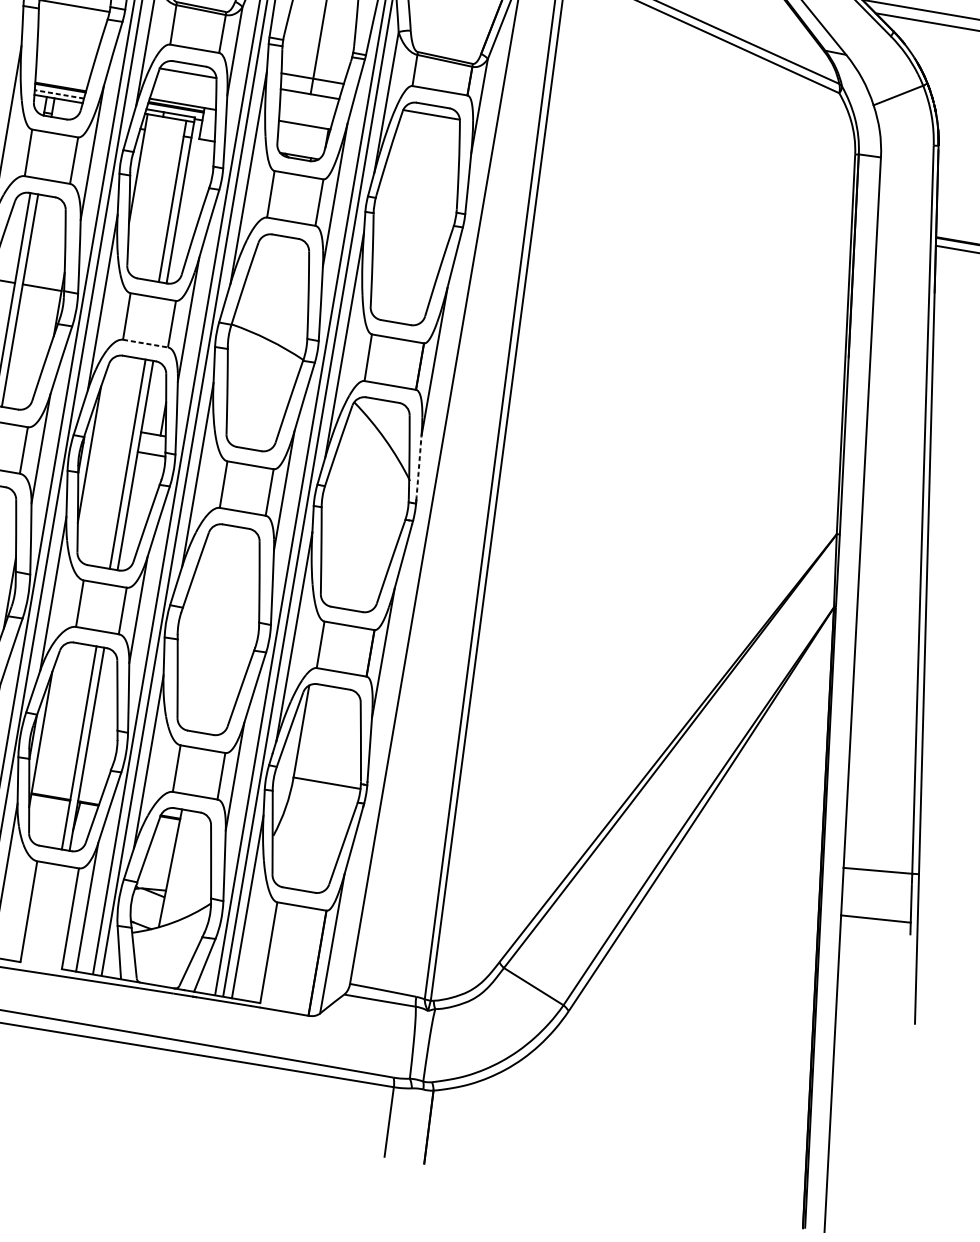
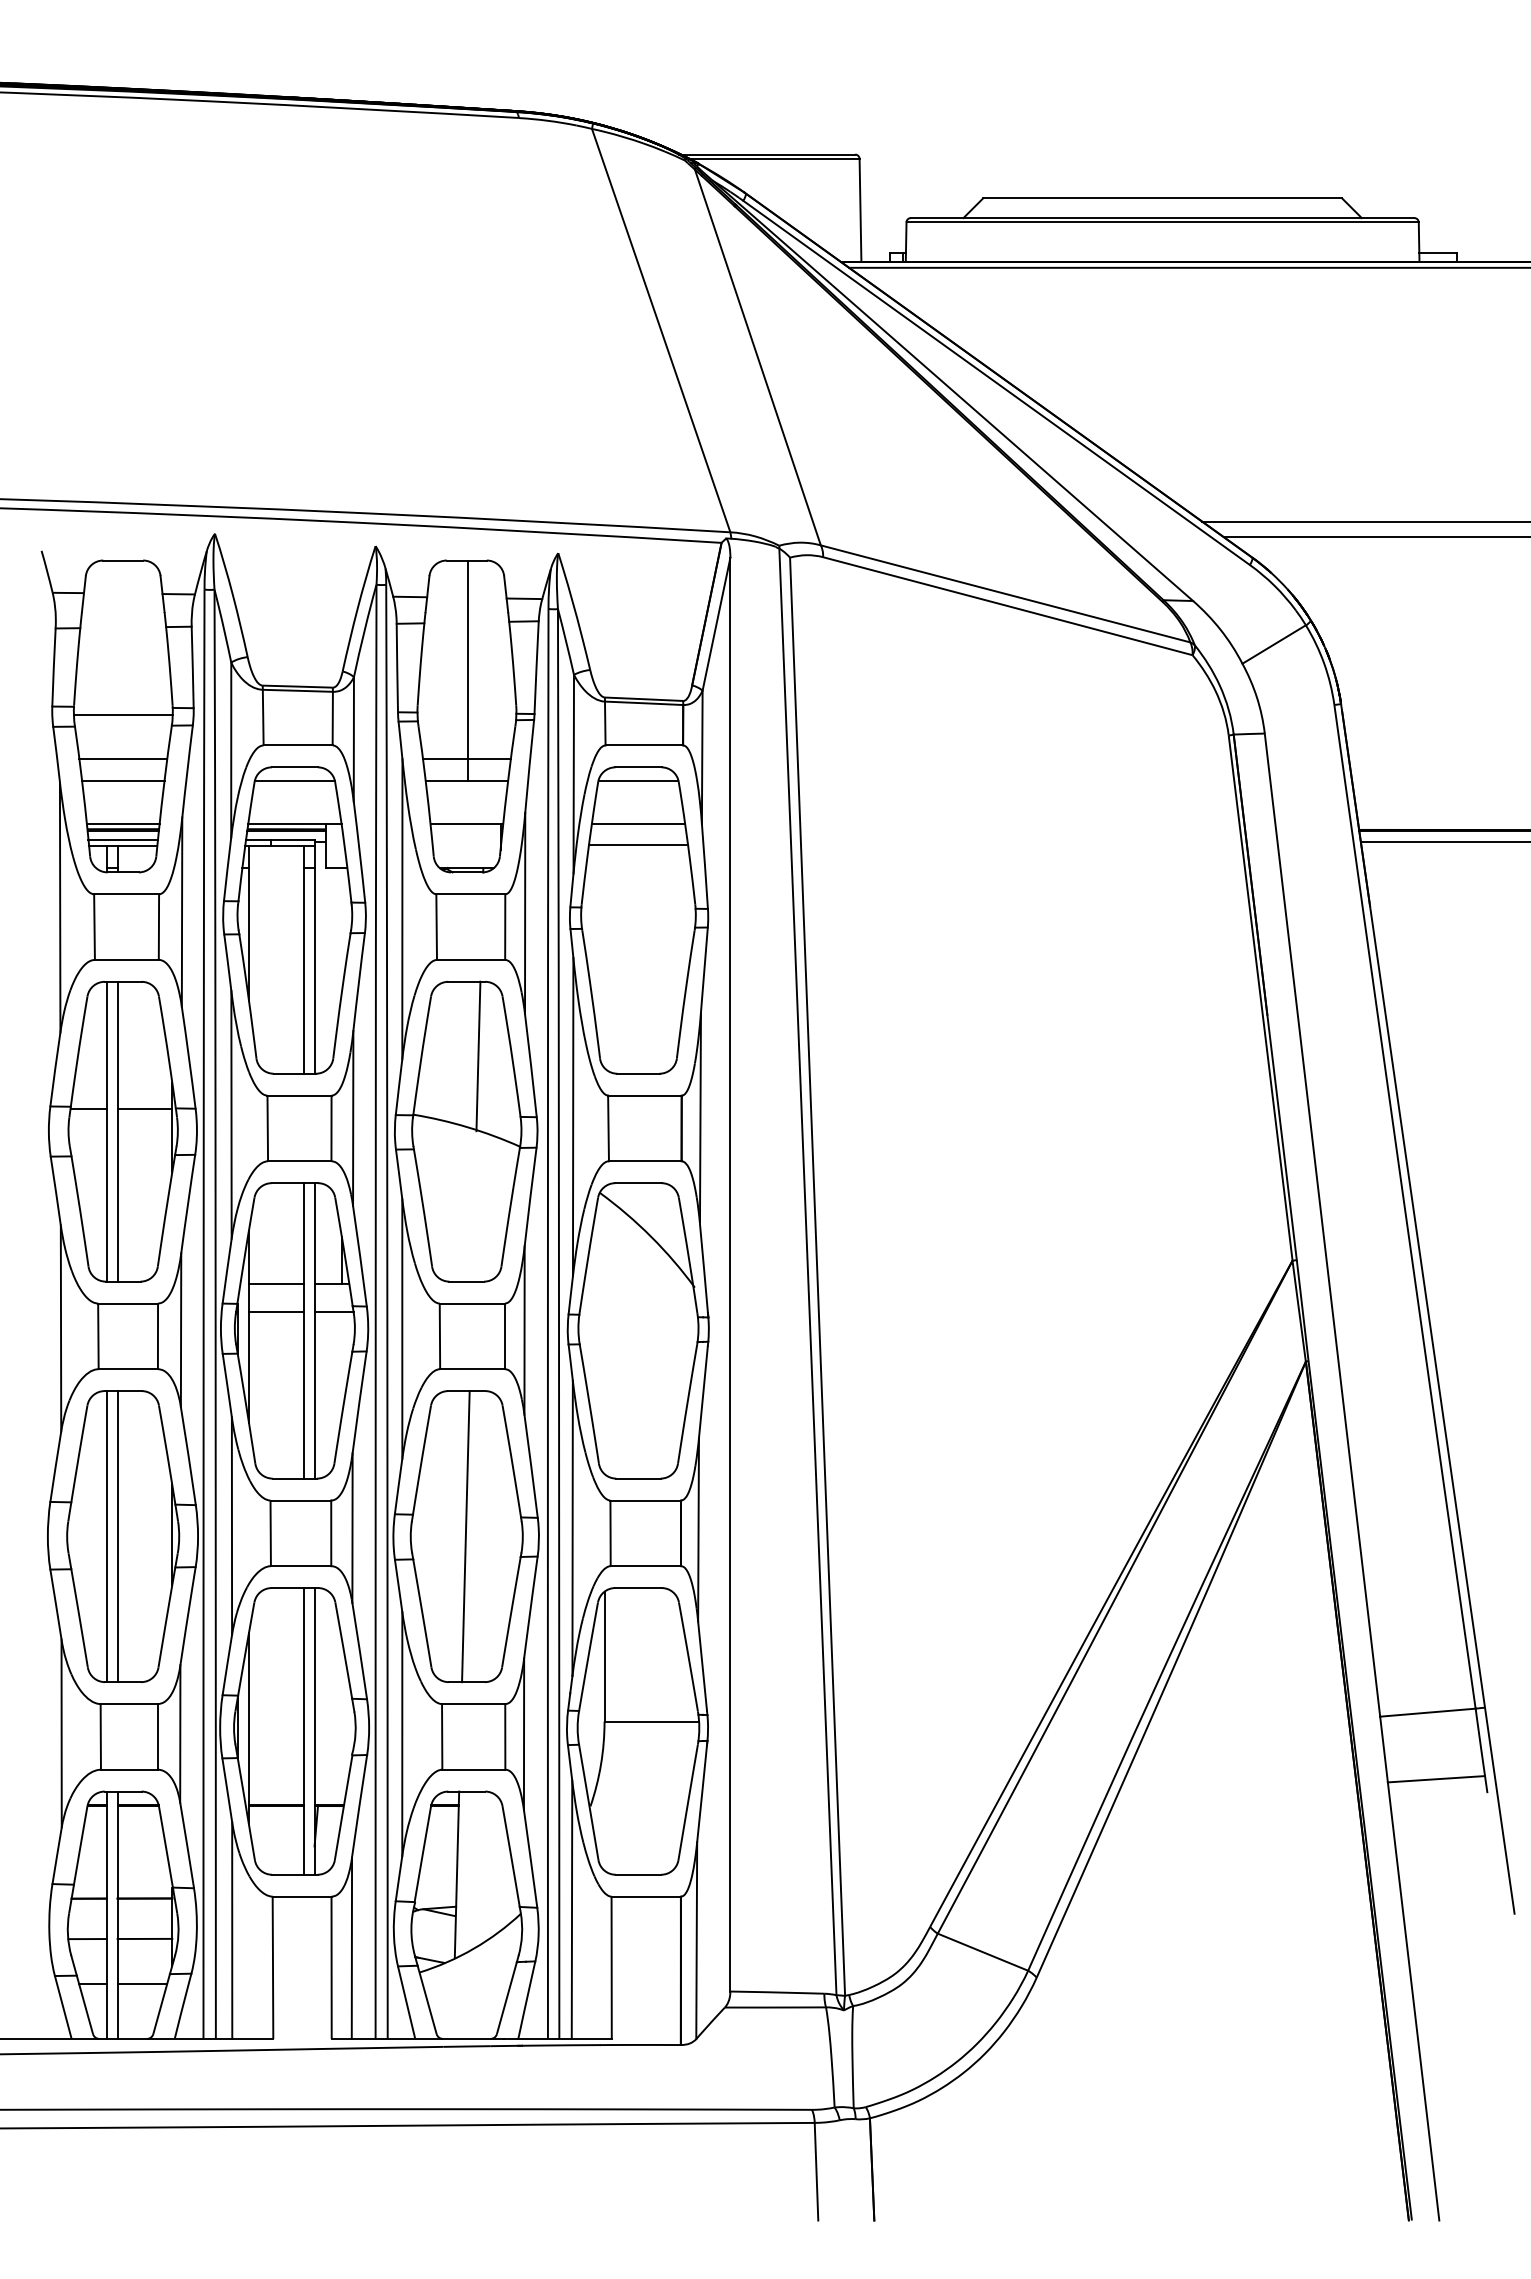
line: (69, 36) -> (123, 758), added
line: (66, 52) -> (122, 780), added
line: (60, 83) -> (122, 824), added
line: (59, 94) -> (123, 839), dashed -> solid
line: (426, 146) -> (638, 824), added
line: (423, 160) -> (638, 844), added
line: (284, 291) -> (478, 1056), added
line: (145, 343) -> (299, 1161), dashed -> solid
line: (113, 427) -> (275, 1283), added
line: (110, 447) -> (275, 1311), added
arc: (419, 468) -> (704, 1268), dashed -> solid
line: (217, 629) -> (465, 1536), added

